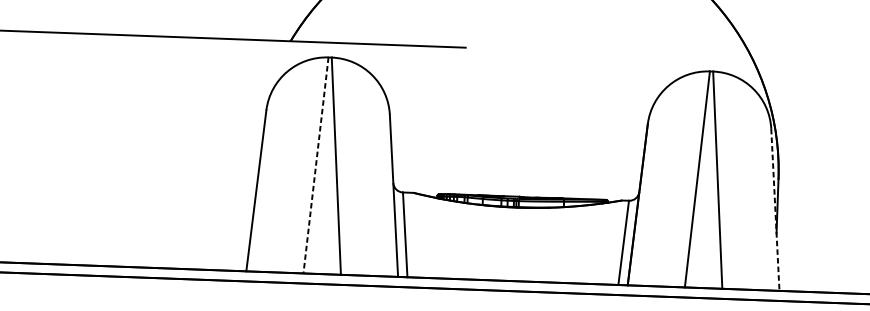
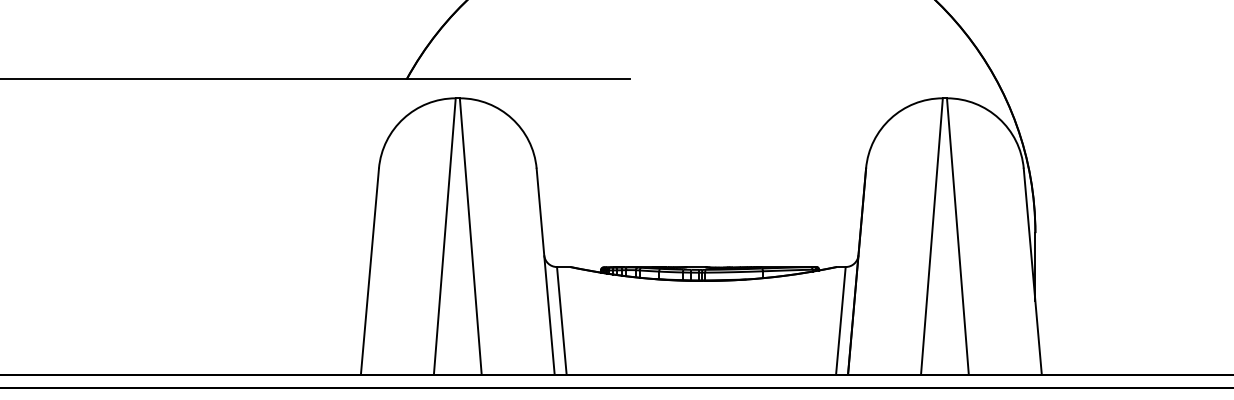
line: (315, 165) -> (444, 236), dashed -> solid
line: (775, 209) -> (1032, 271), dashed -> solid

